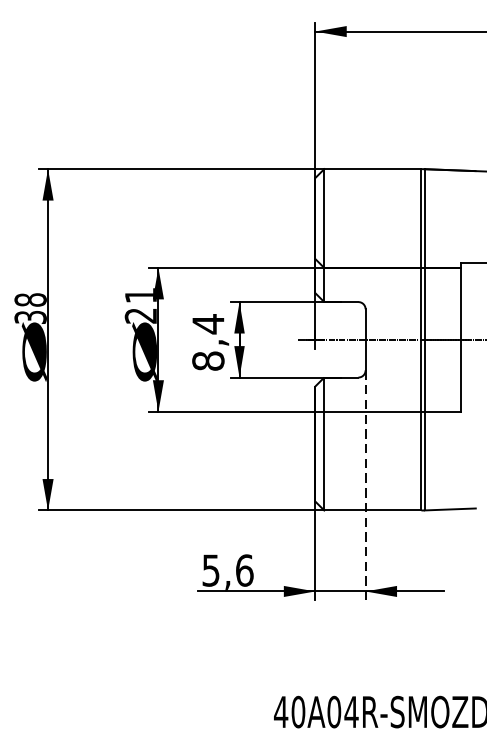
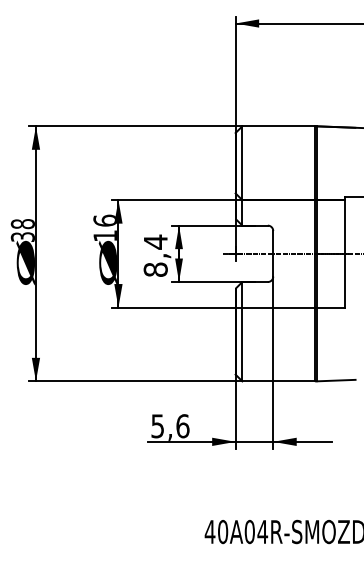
text: (139, 304) -> (104, 227), 21 -> 16
line: (365, 485) -> (273, 362), dashed -> solid

